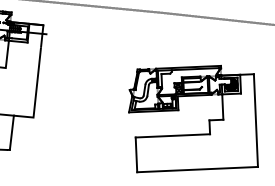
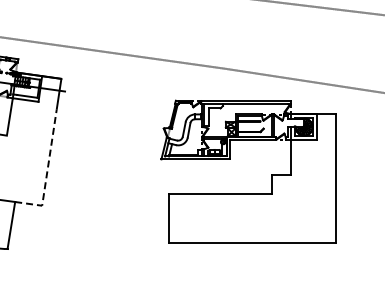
line: (36, 92) -> (47, 171), solid -> dashed
part: (178, 110) -> (230, 159), moved

